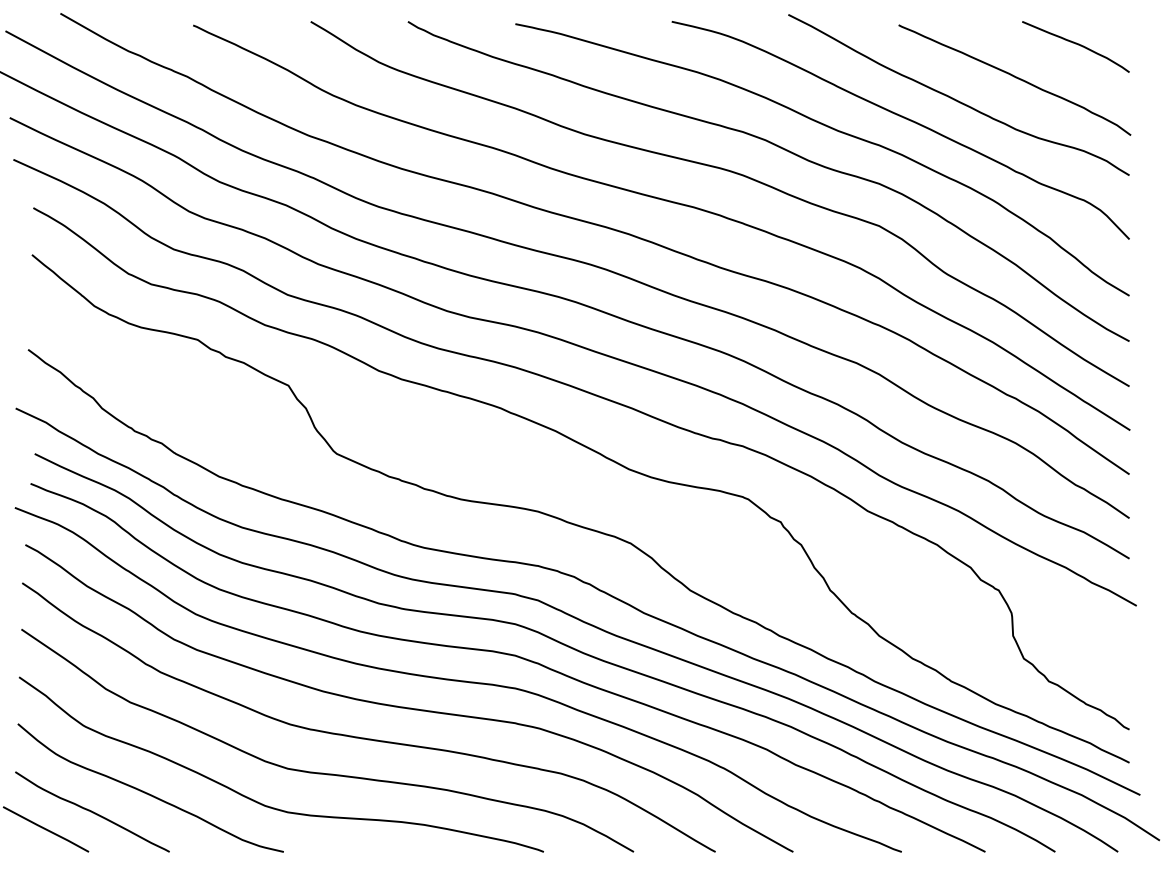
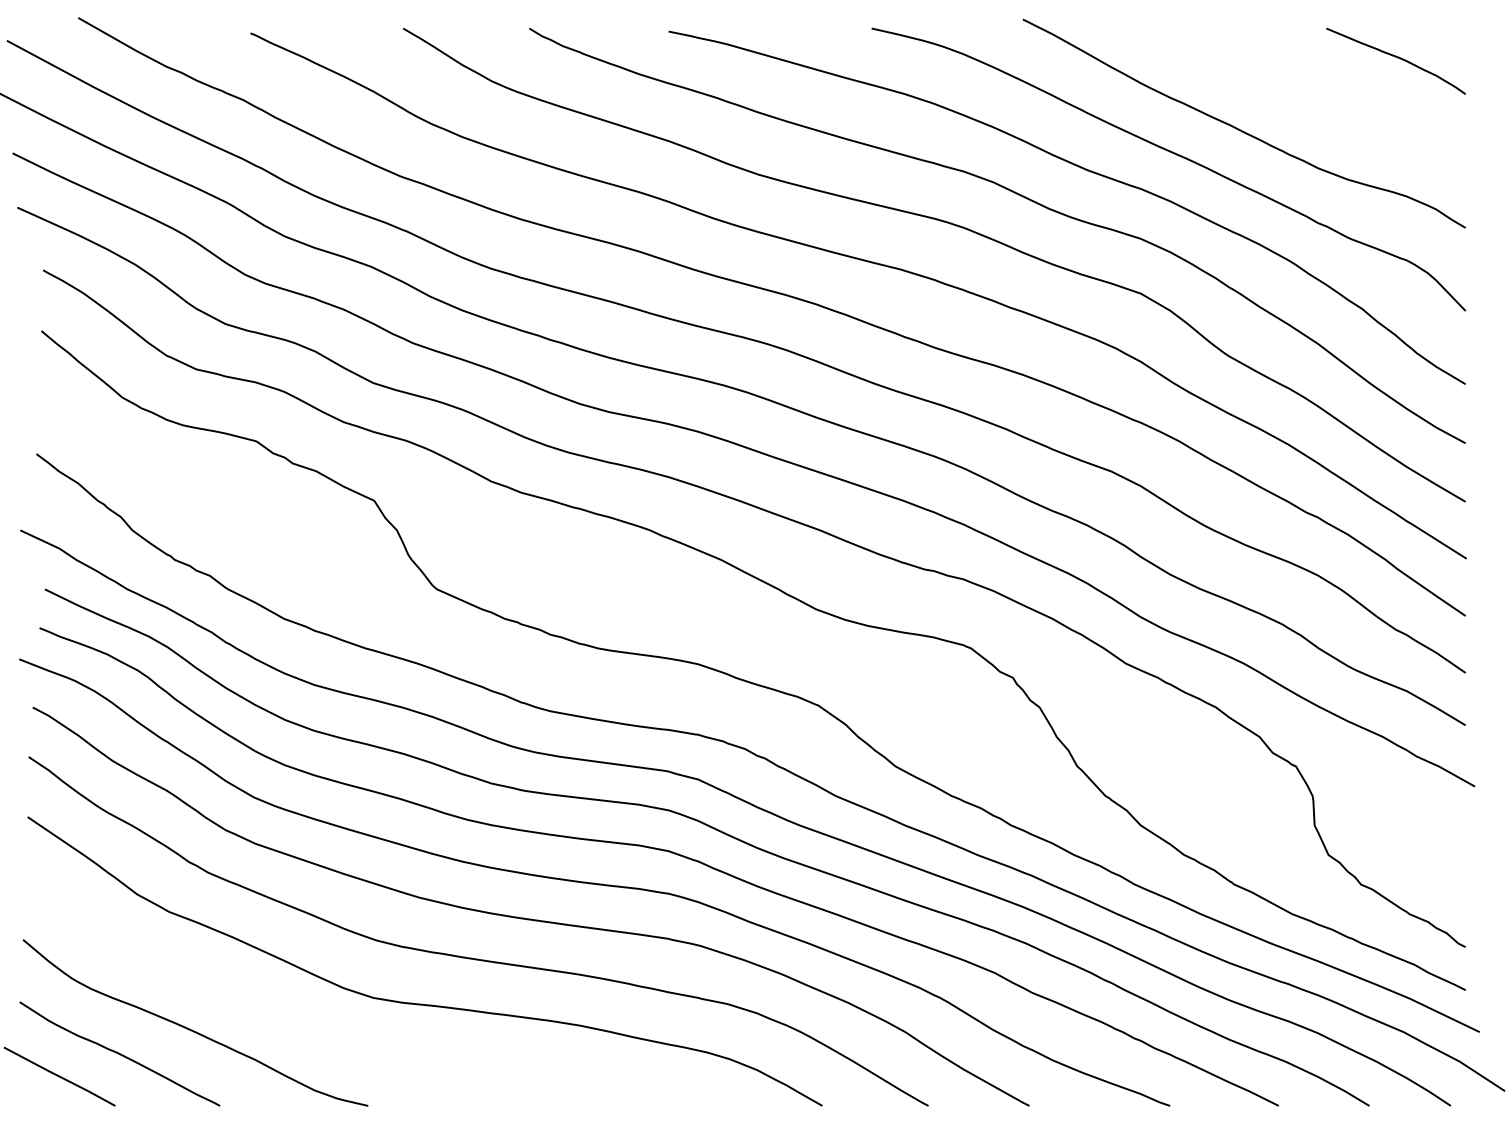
curve: (1015, 77) -> (1317, 101), removed
curve: (267, 805) -> (346, 1045), removed

